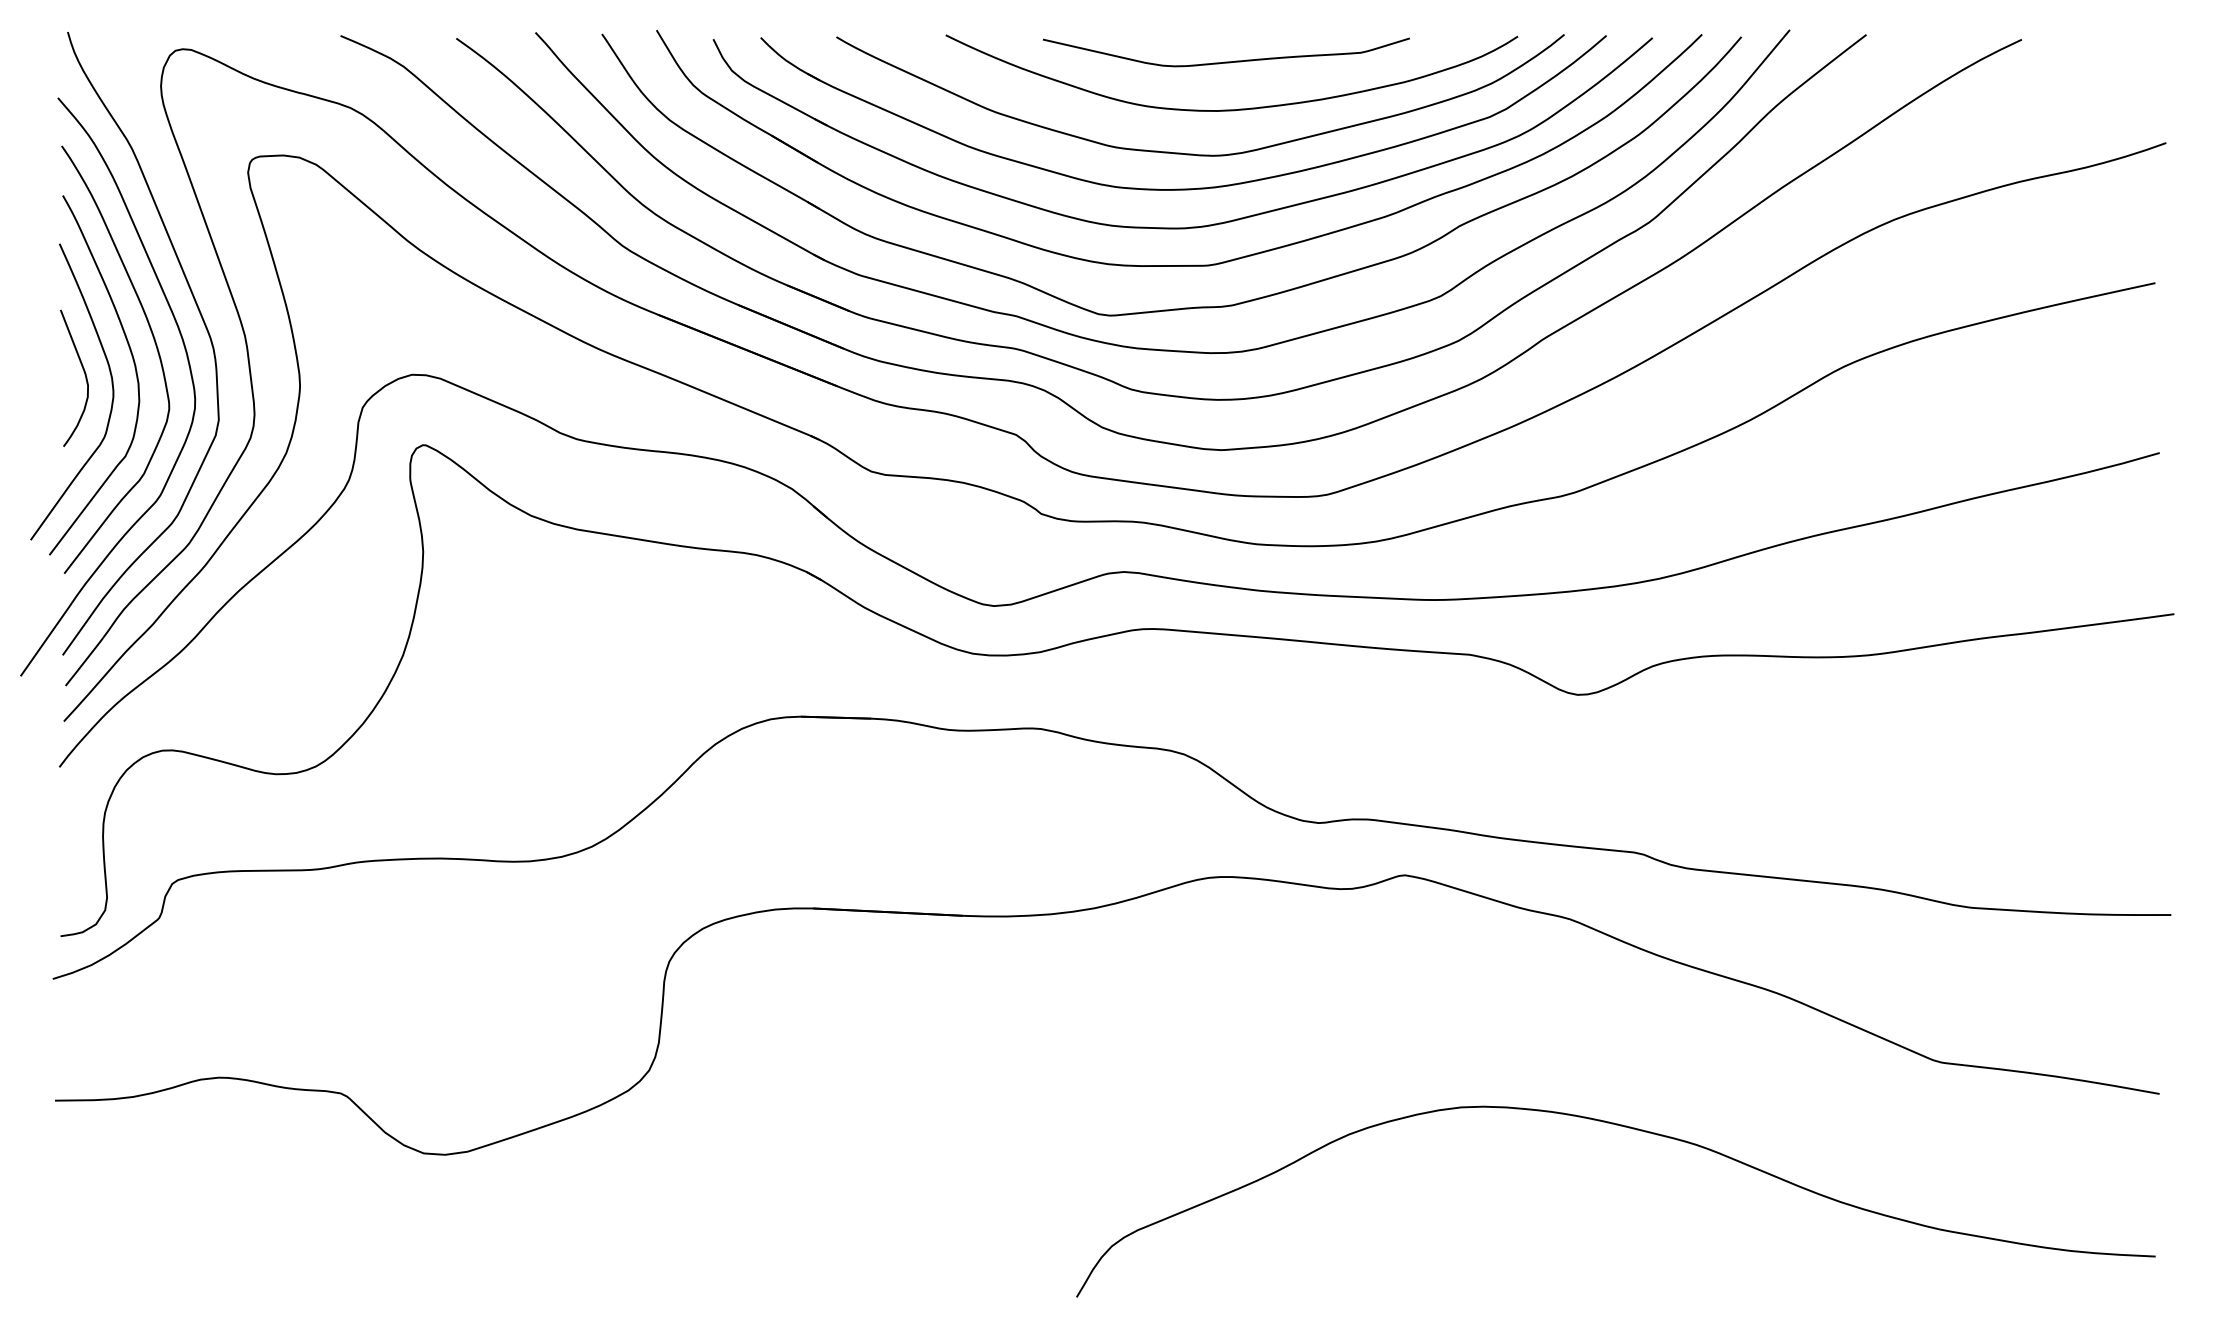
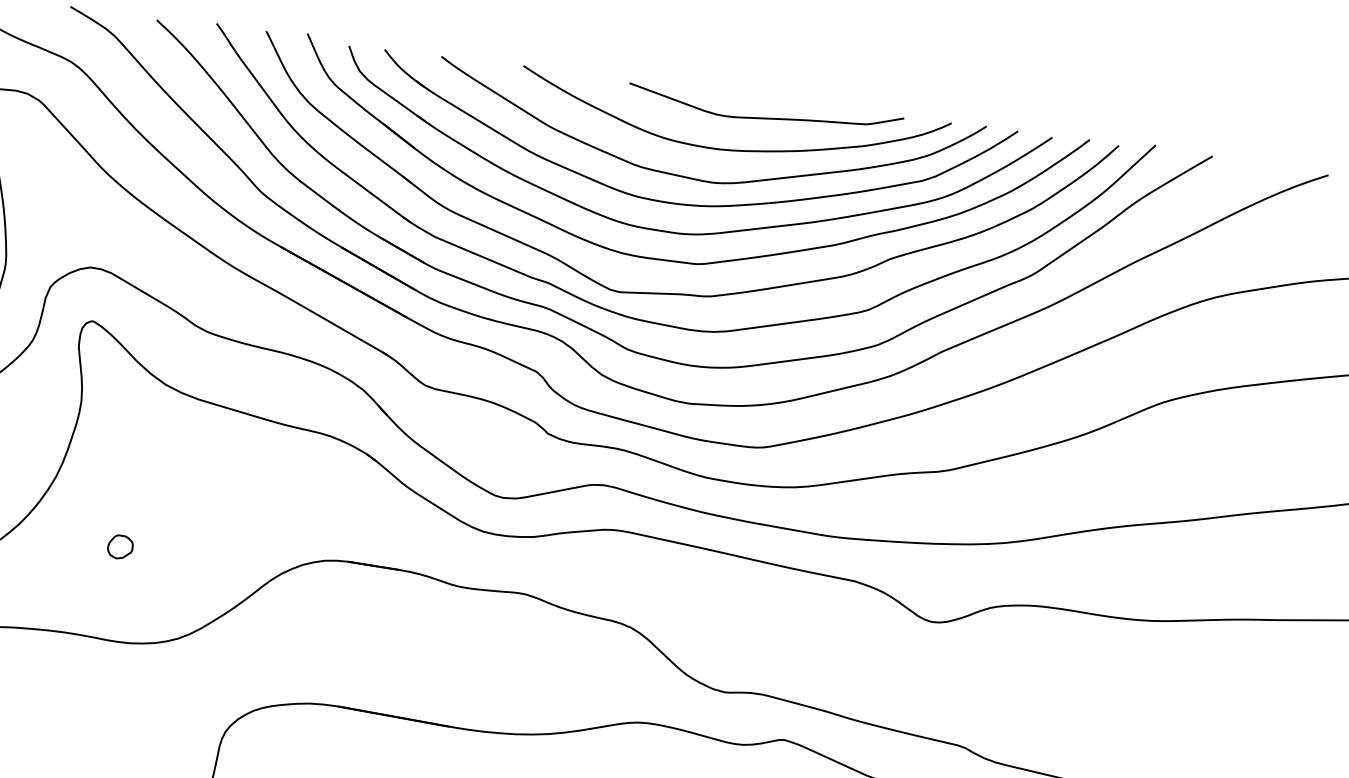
curve: (1226, 61) -> (764, 117), moved
part: (499, 736) -> (120, 546), added

